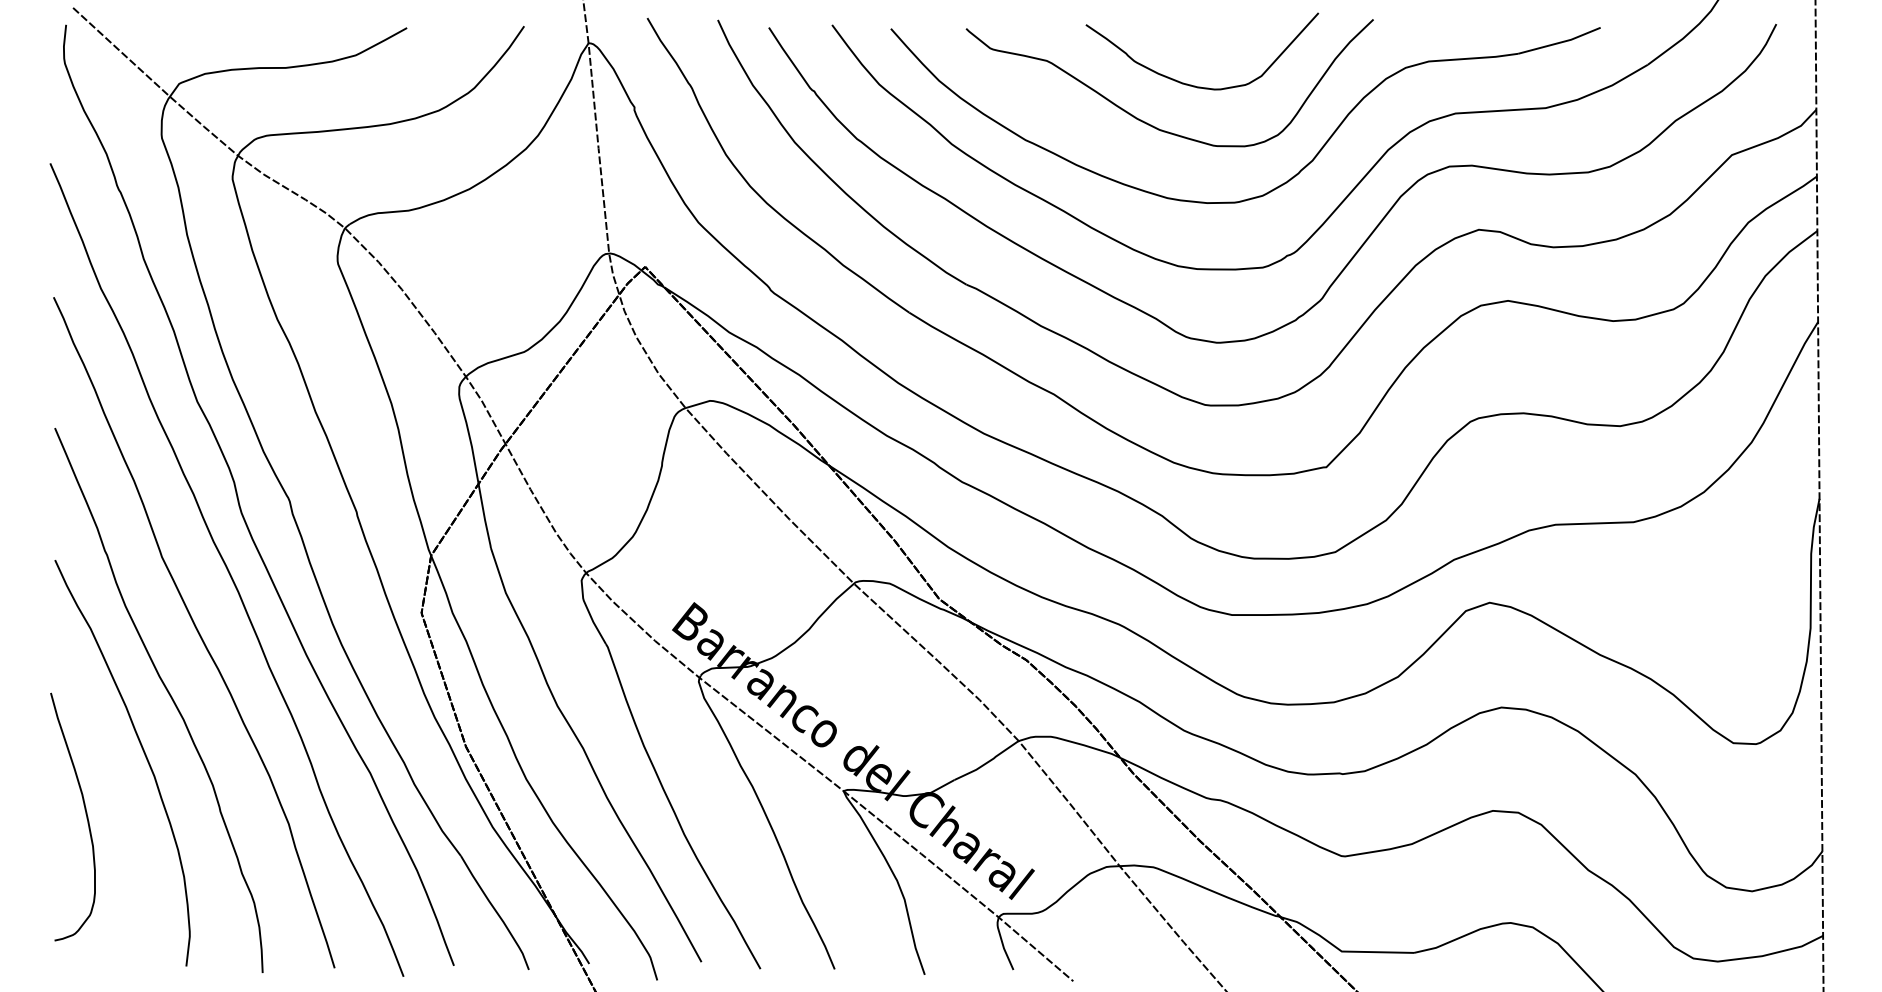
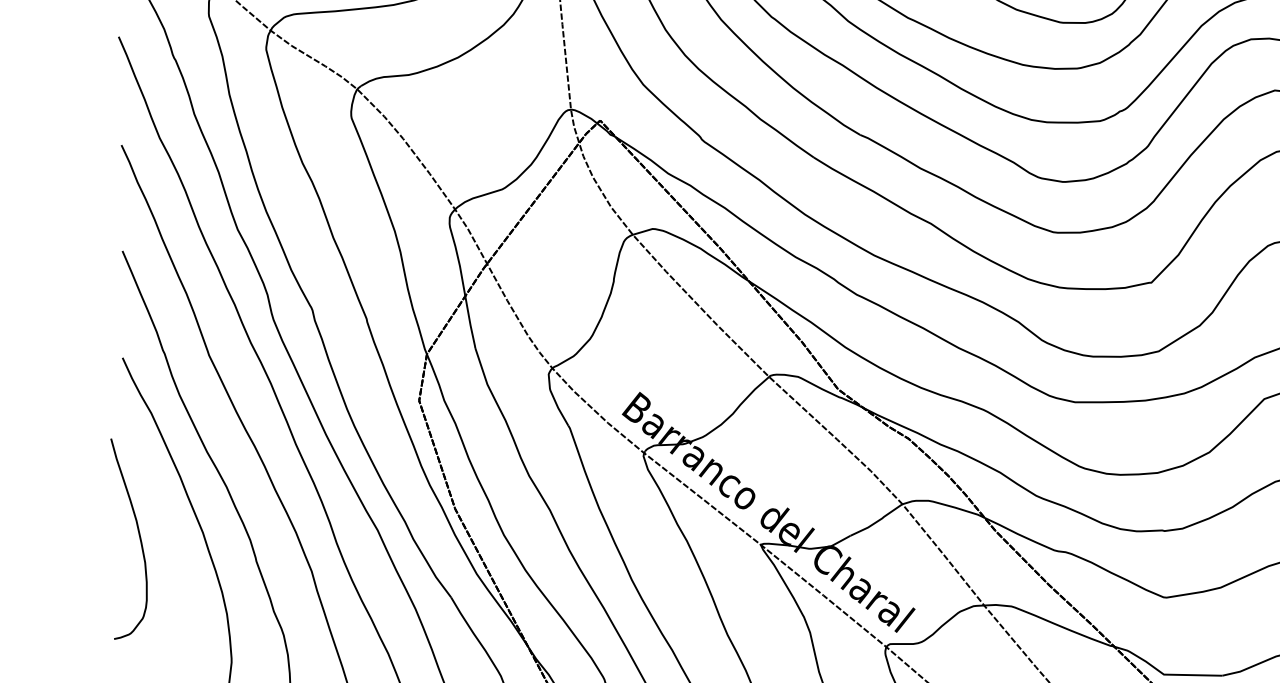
curve: (85, 814) -> (139, 537), moved

